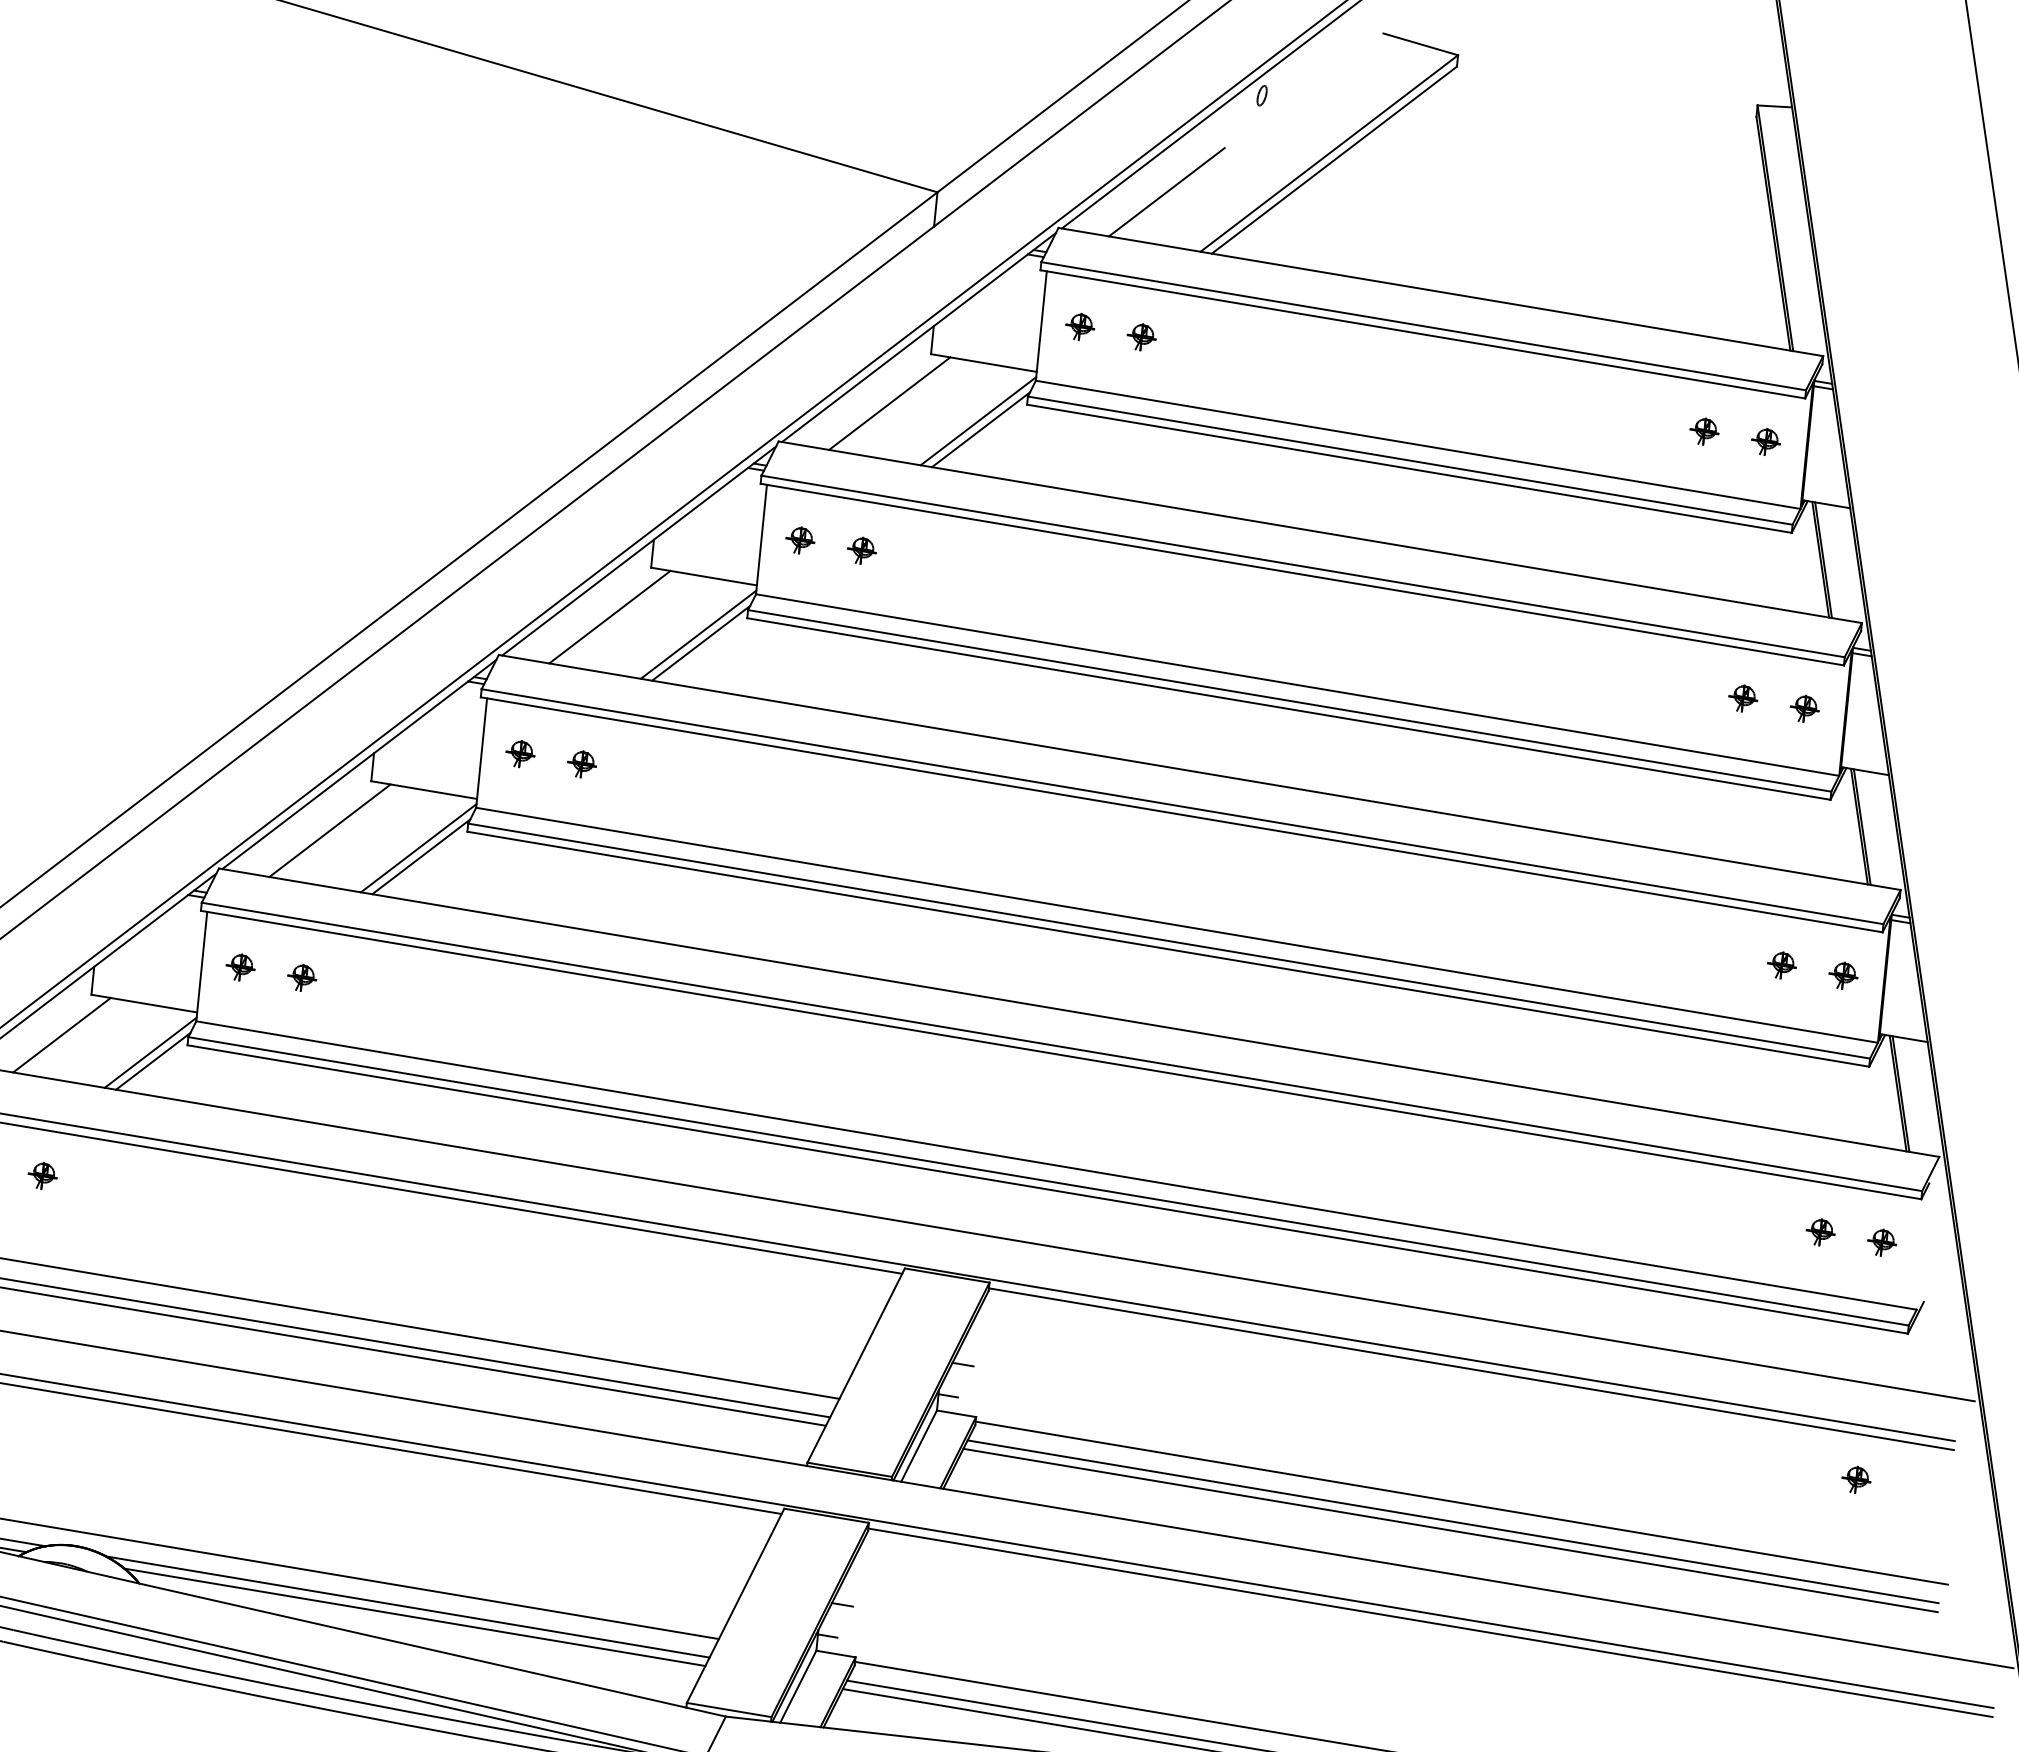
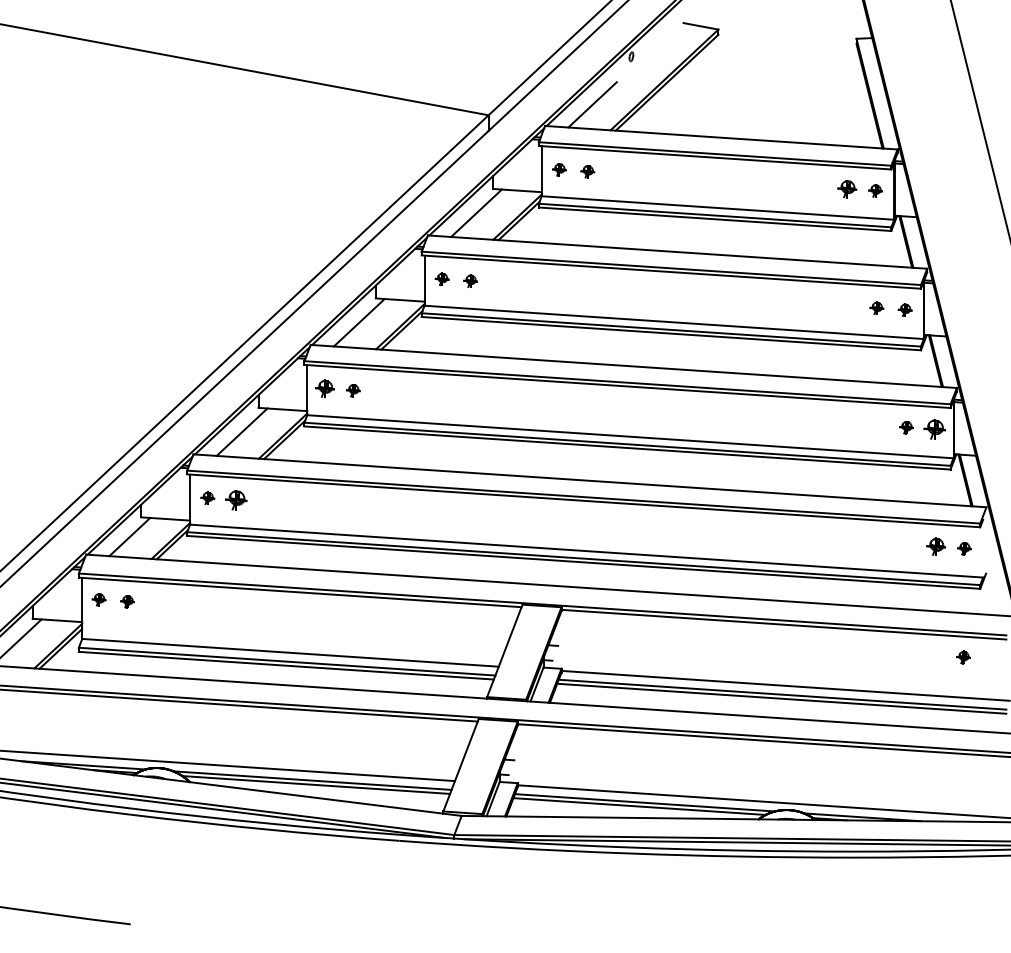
part: (1703, 430) -> (846, 188), size x1.4
part: (519, 753) -> (324, 388), size x1.4
part: (1842, 975) -> (934, 429), size x1.6
part: (300, 976) -> (235, 499), size x1.6
part: (1819, 1231) -> (935, 546), size x1.4

